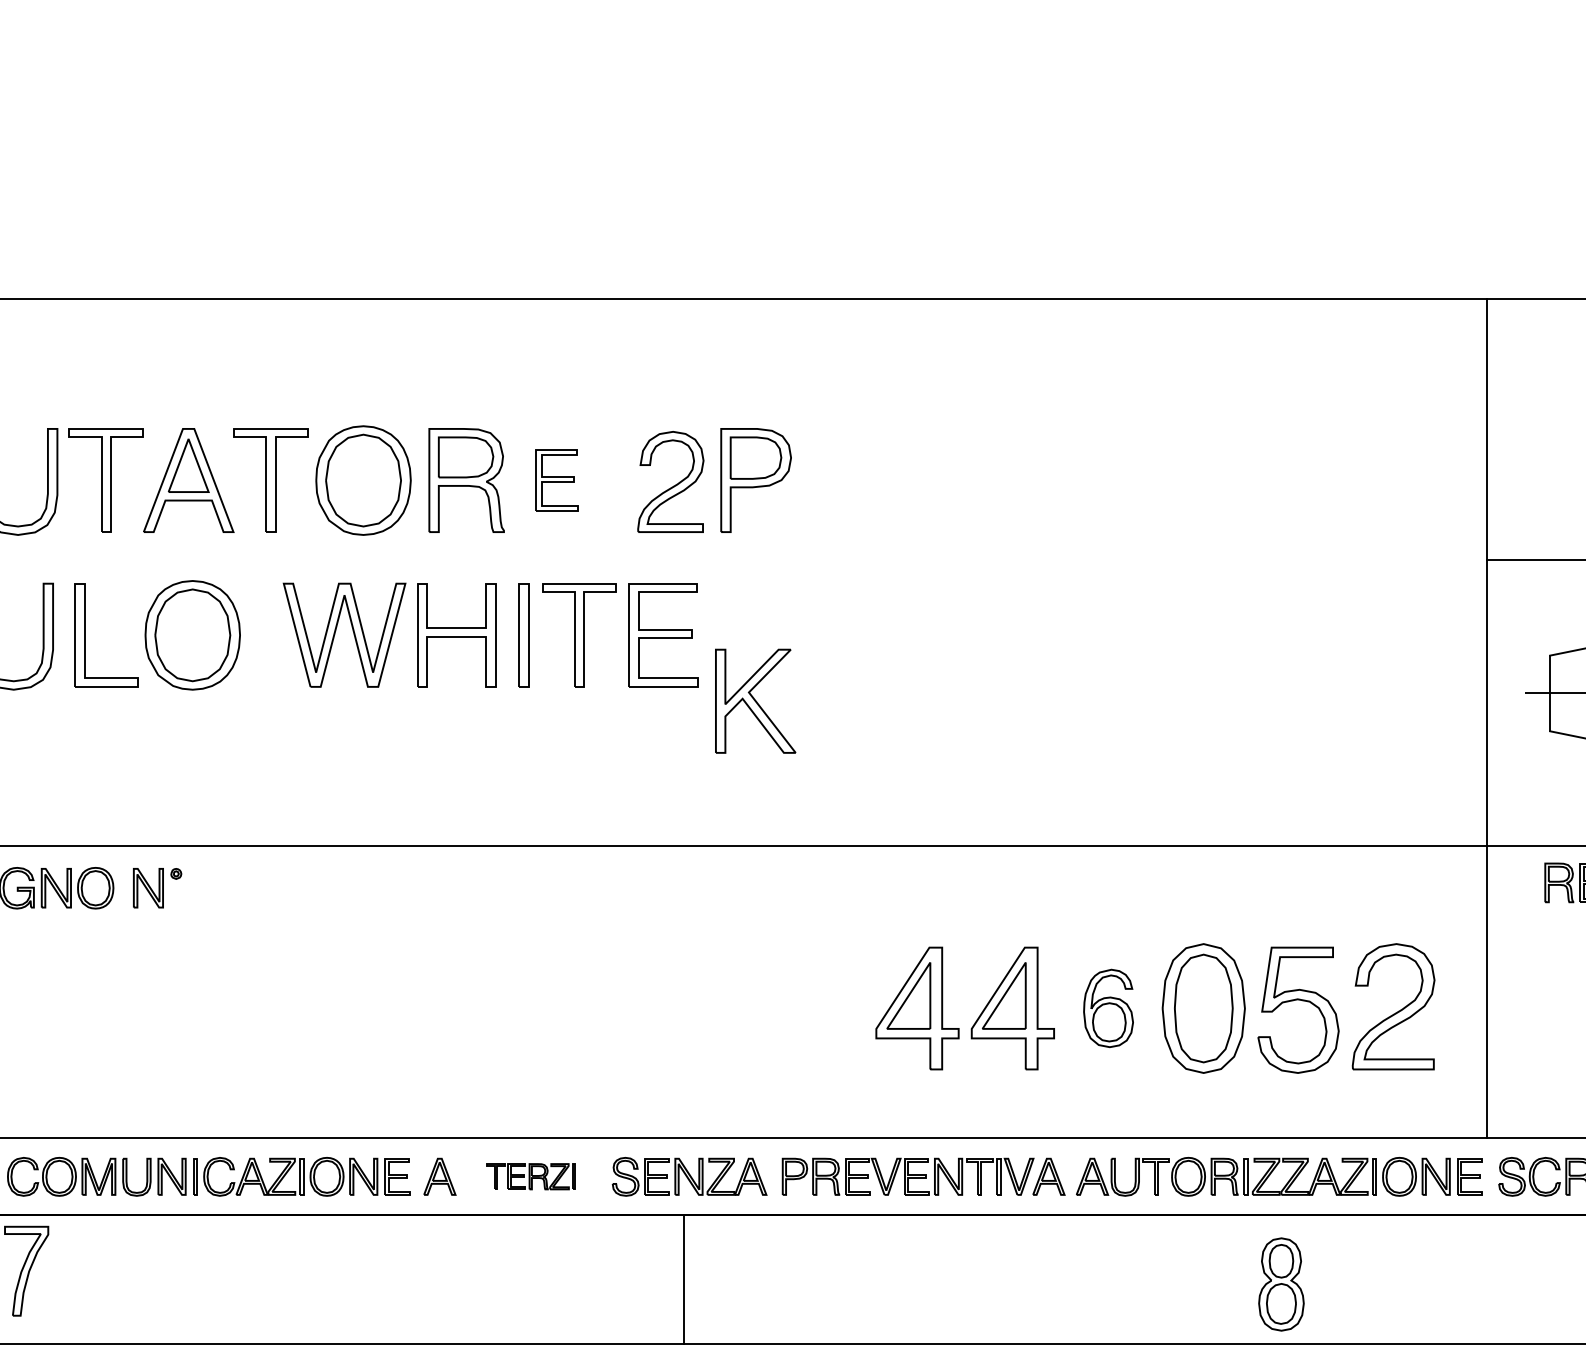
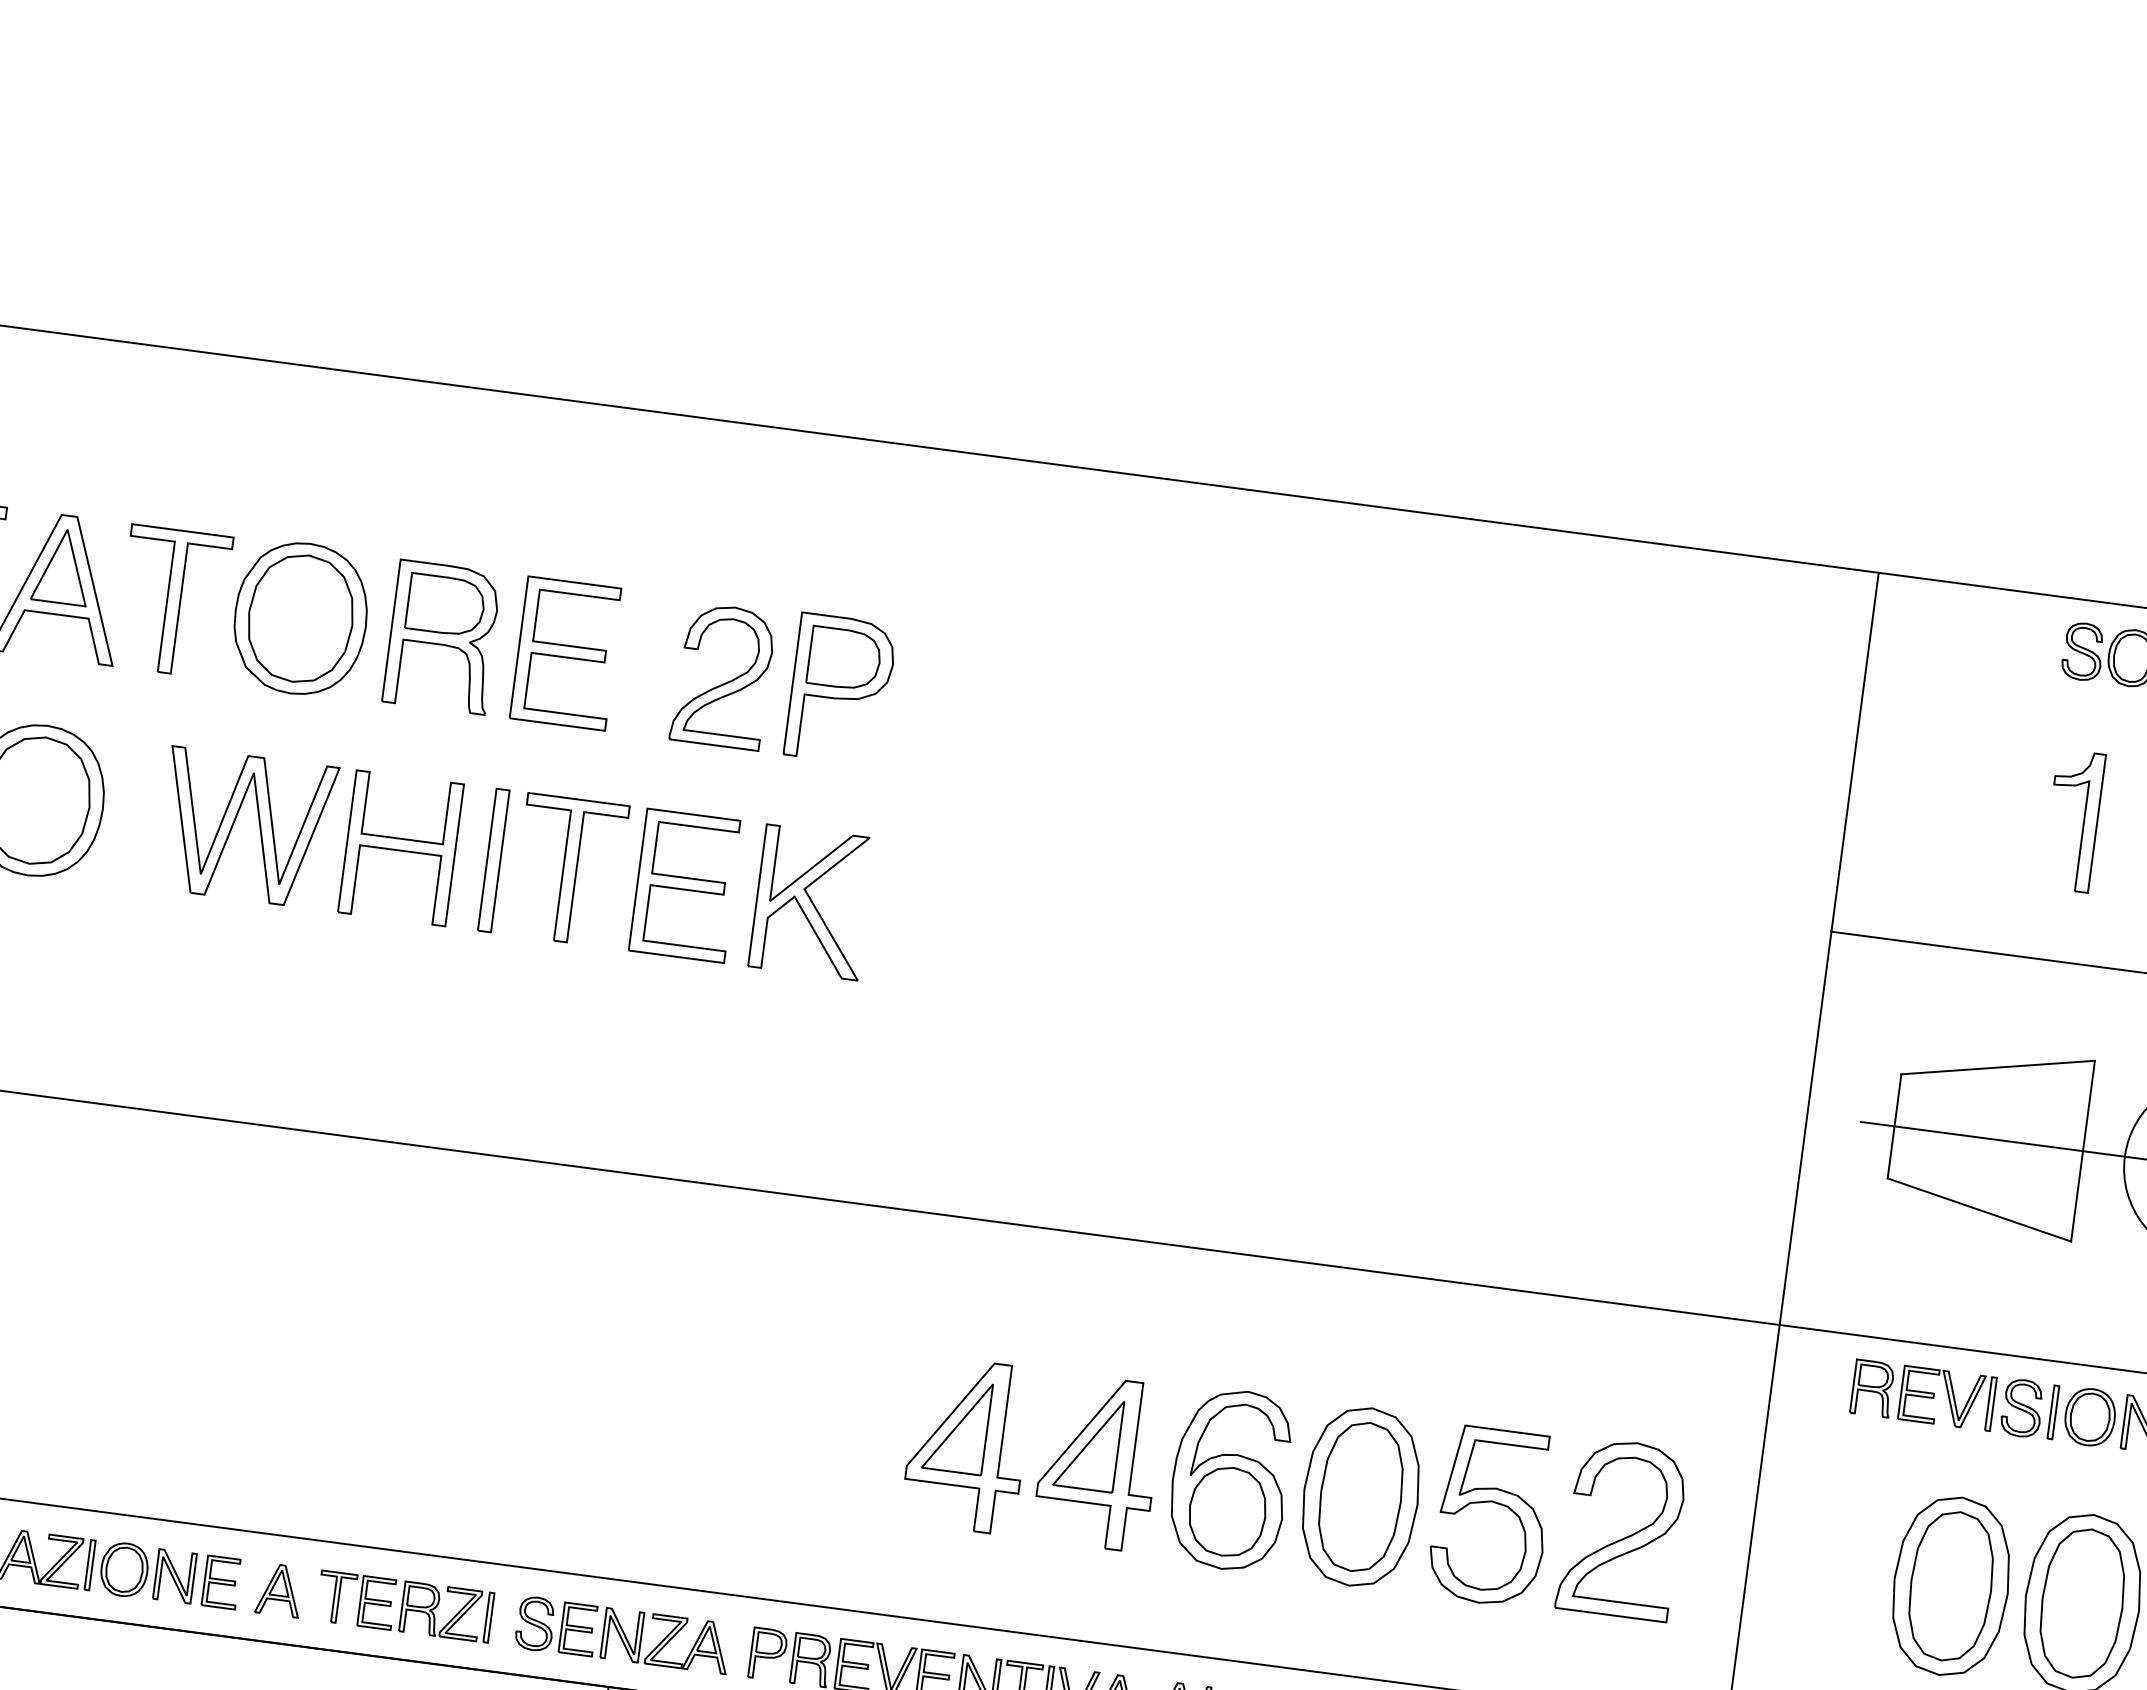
part: (556, 480) -> (566, 653), size x1.67
part: (755, 700) -> (812, 901), moved
part: (1108, 1008) -> (1229, 1479), size x1.67
part: (530, 1176) -> (404, 1606), size x1.43

